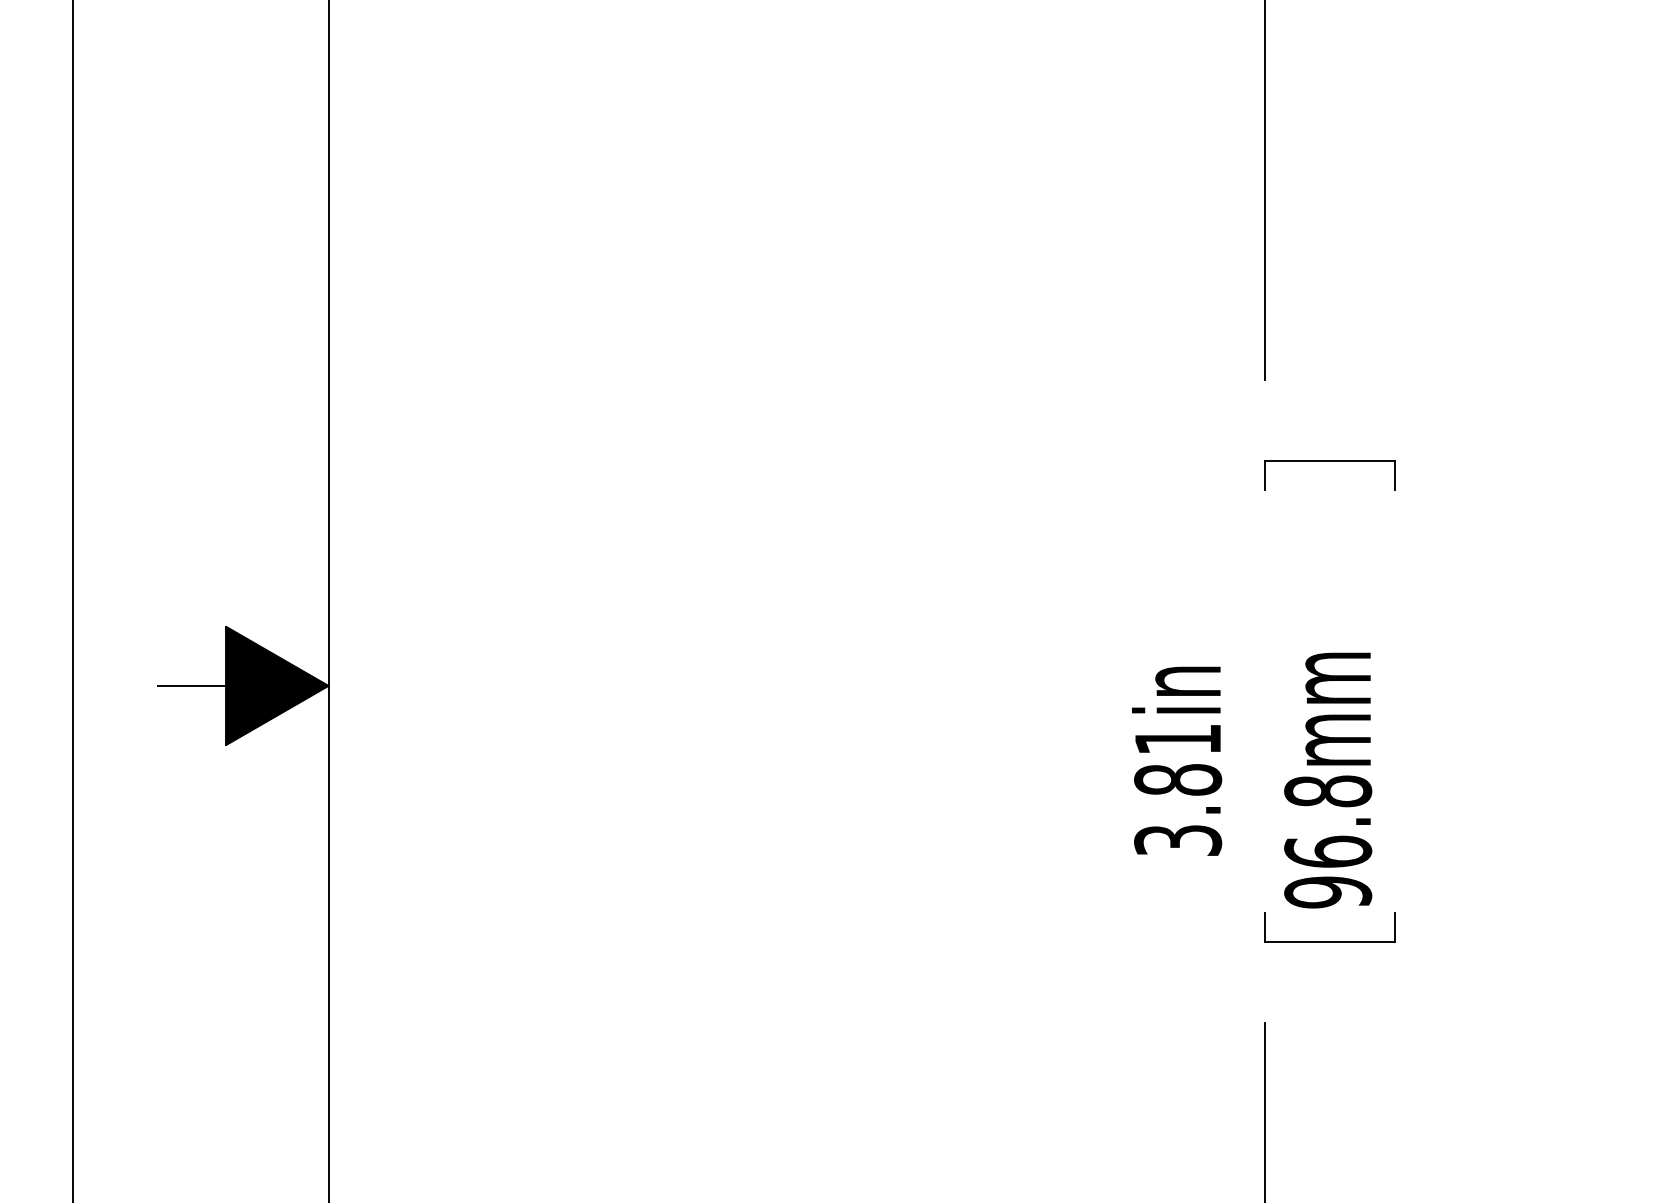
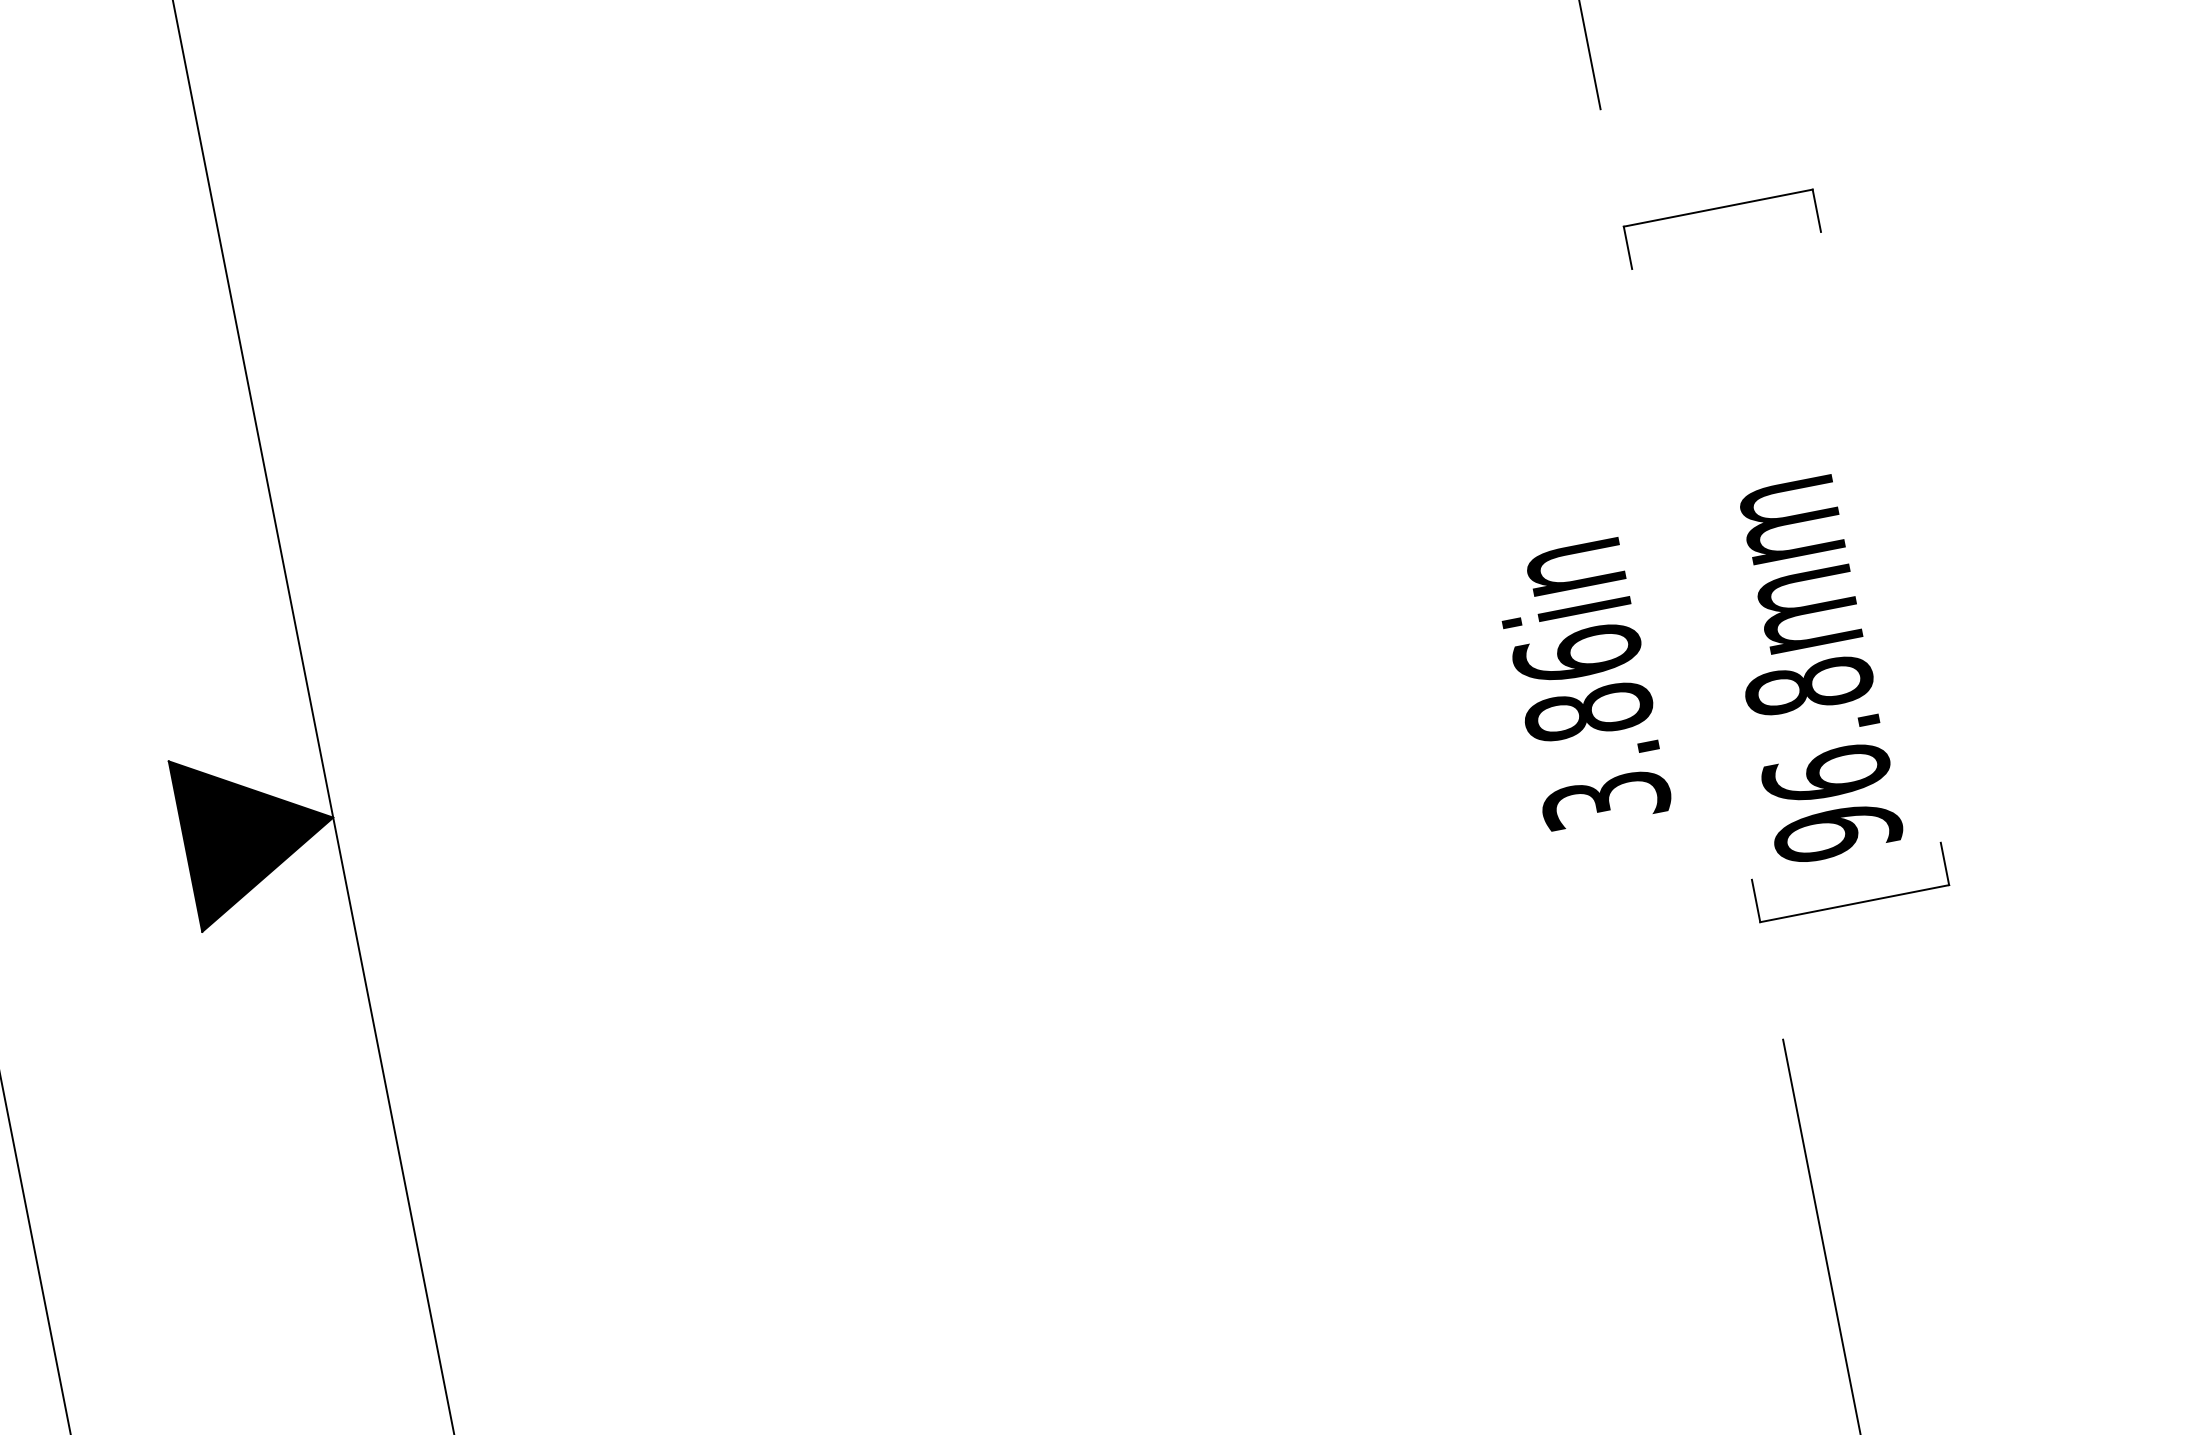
line: (192, 685) -> (136, 855), removed
text: (1178, 739) -> (1578, 653), 3.81in -> 3.86in

